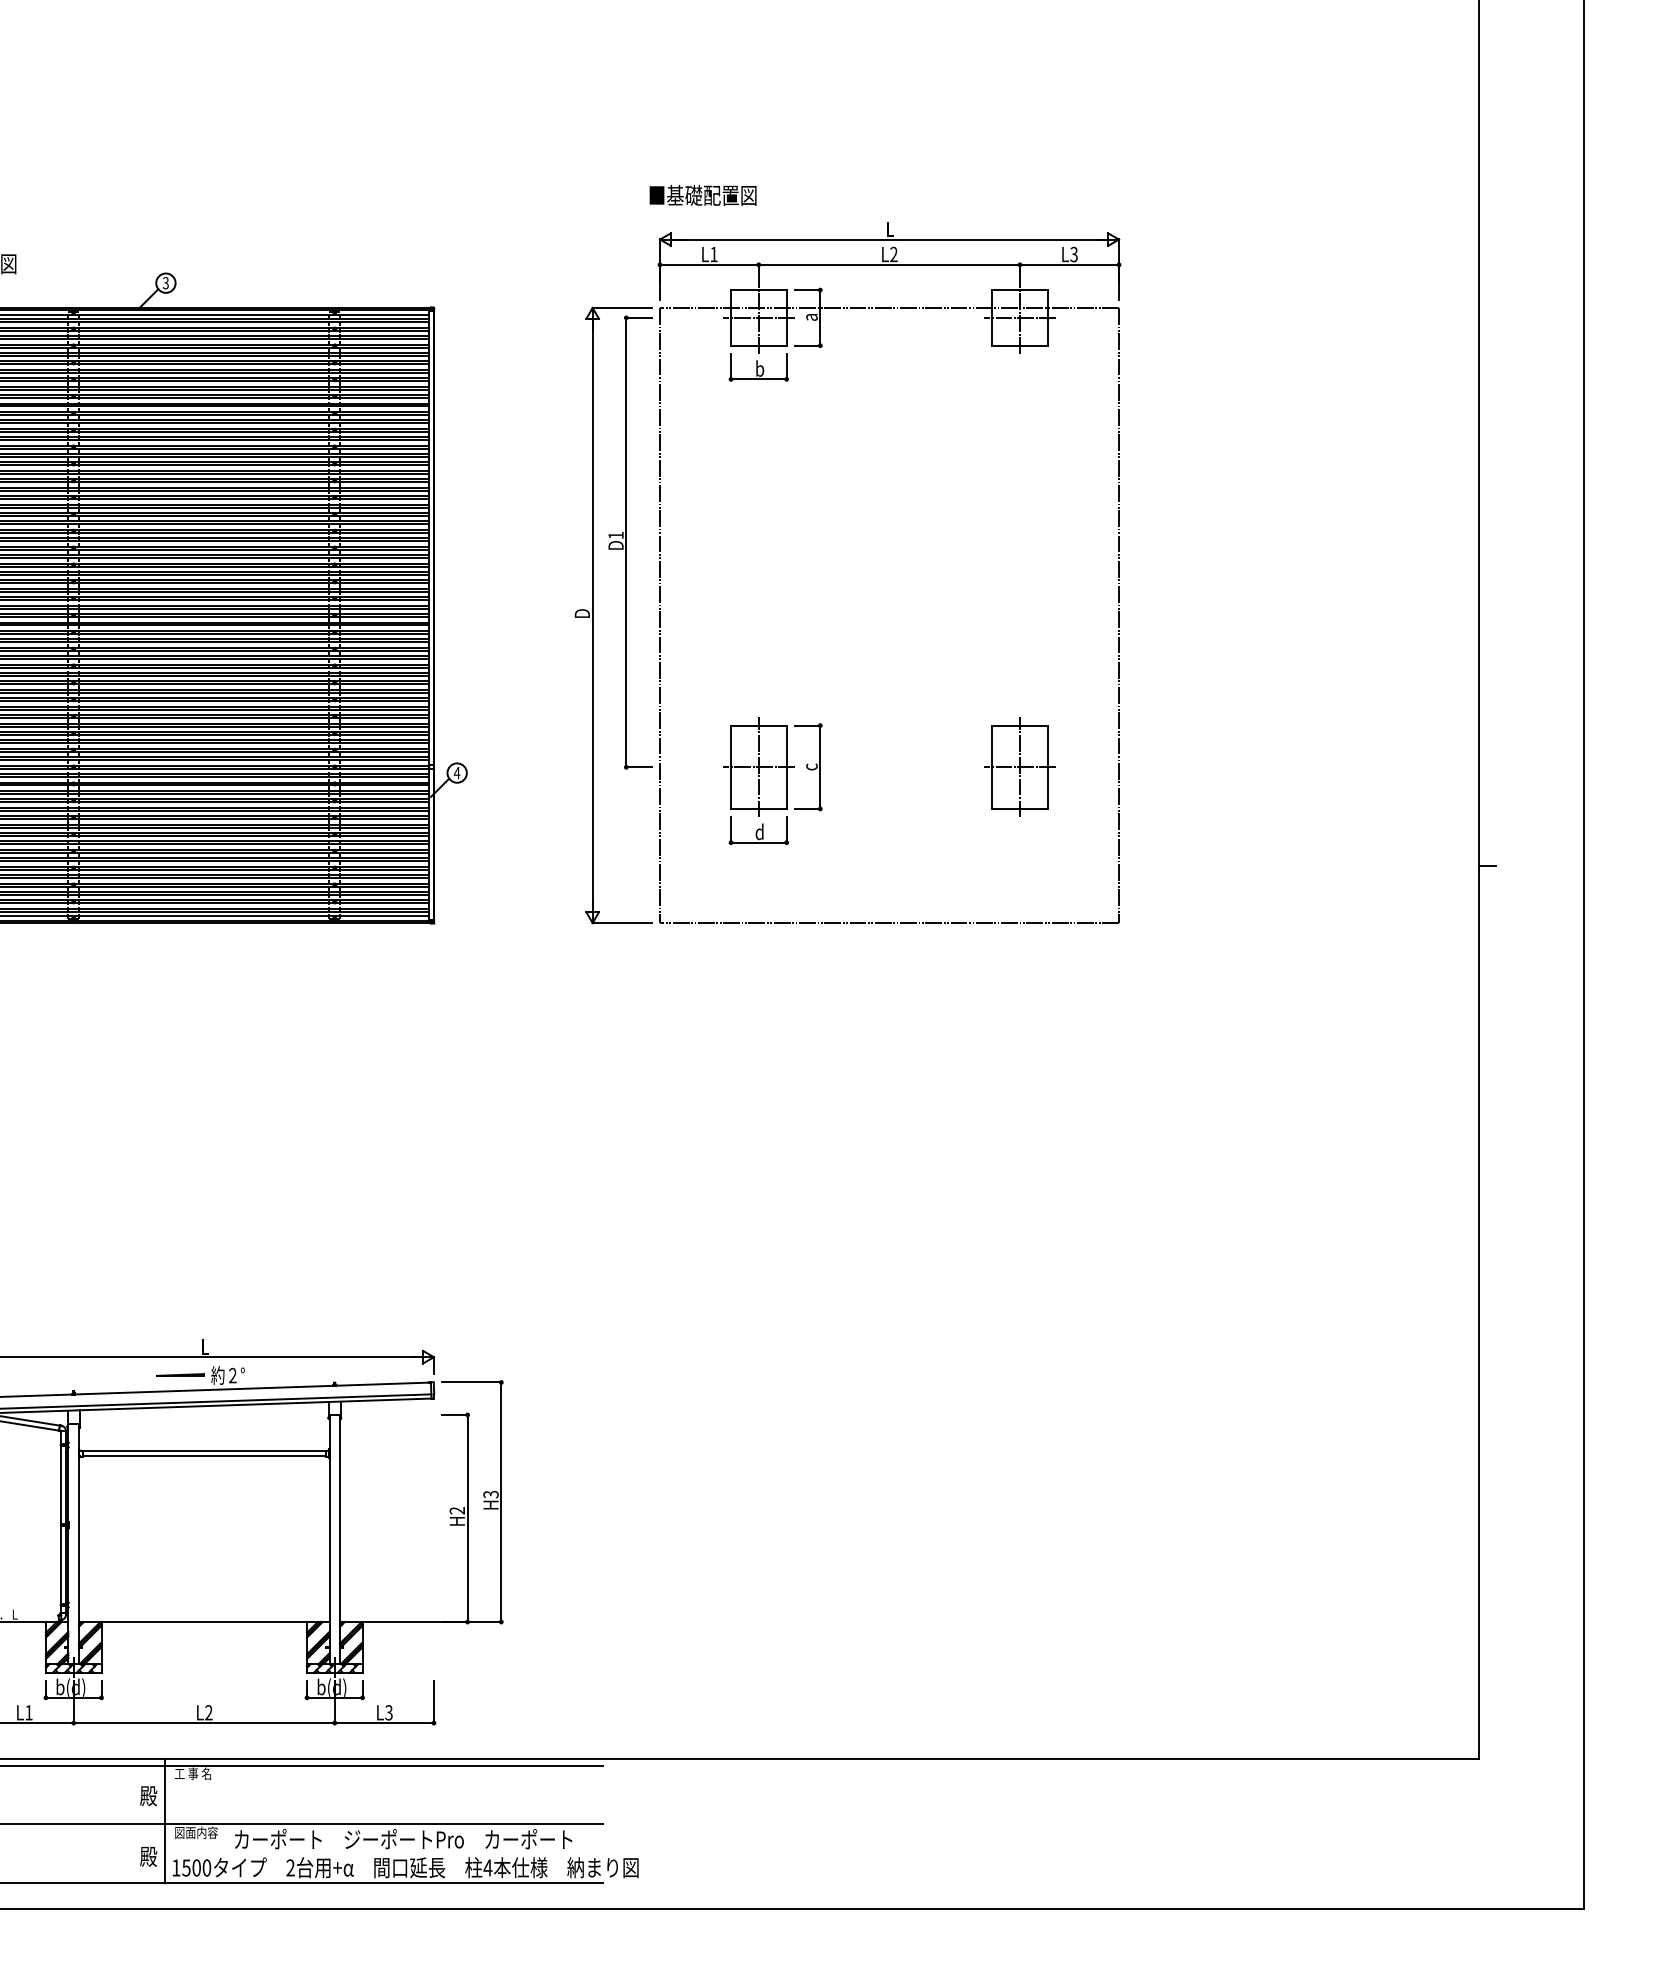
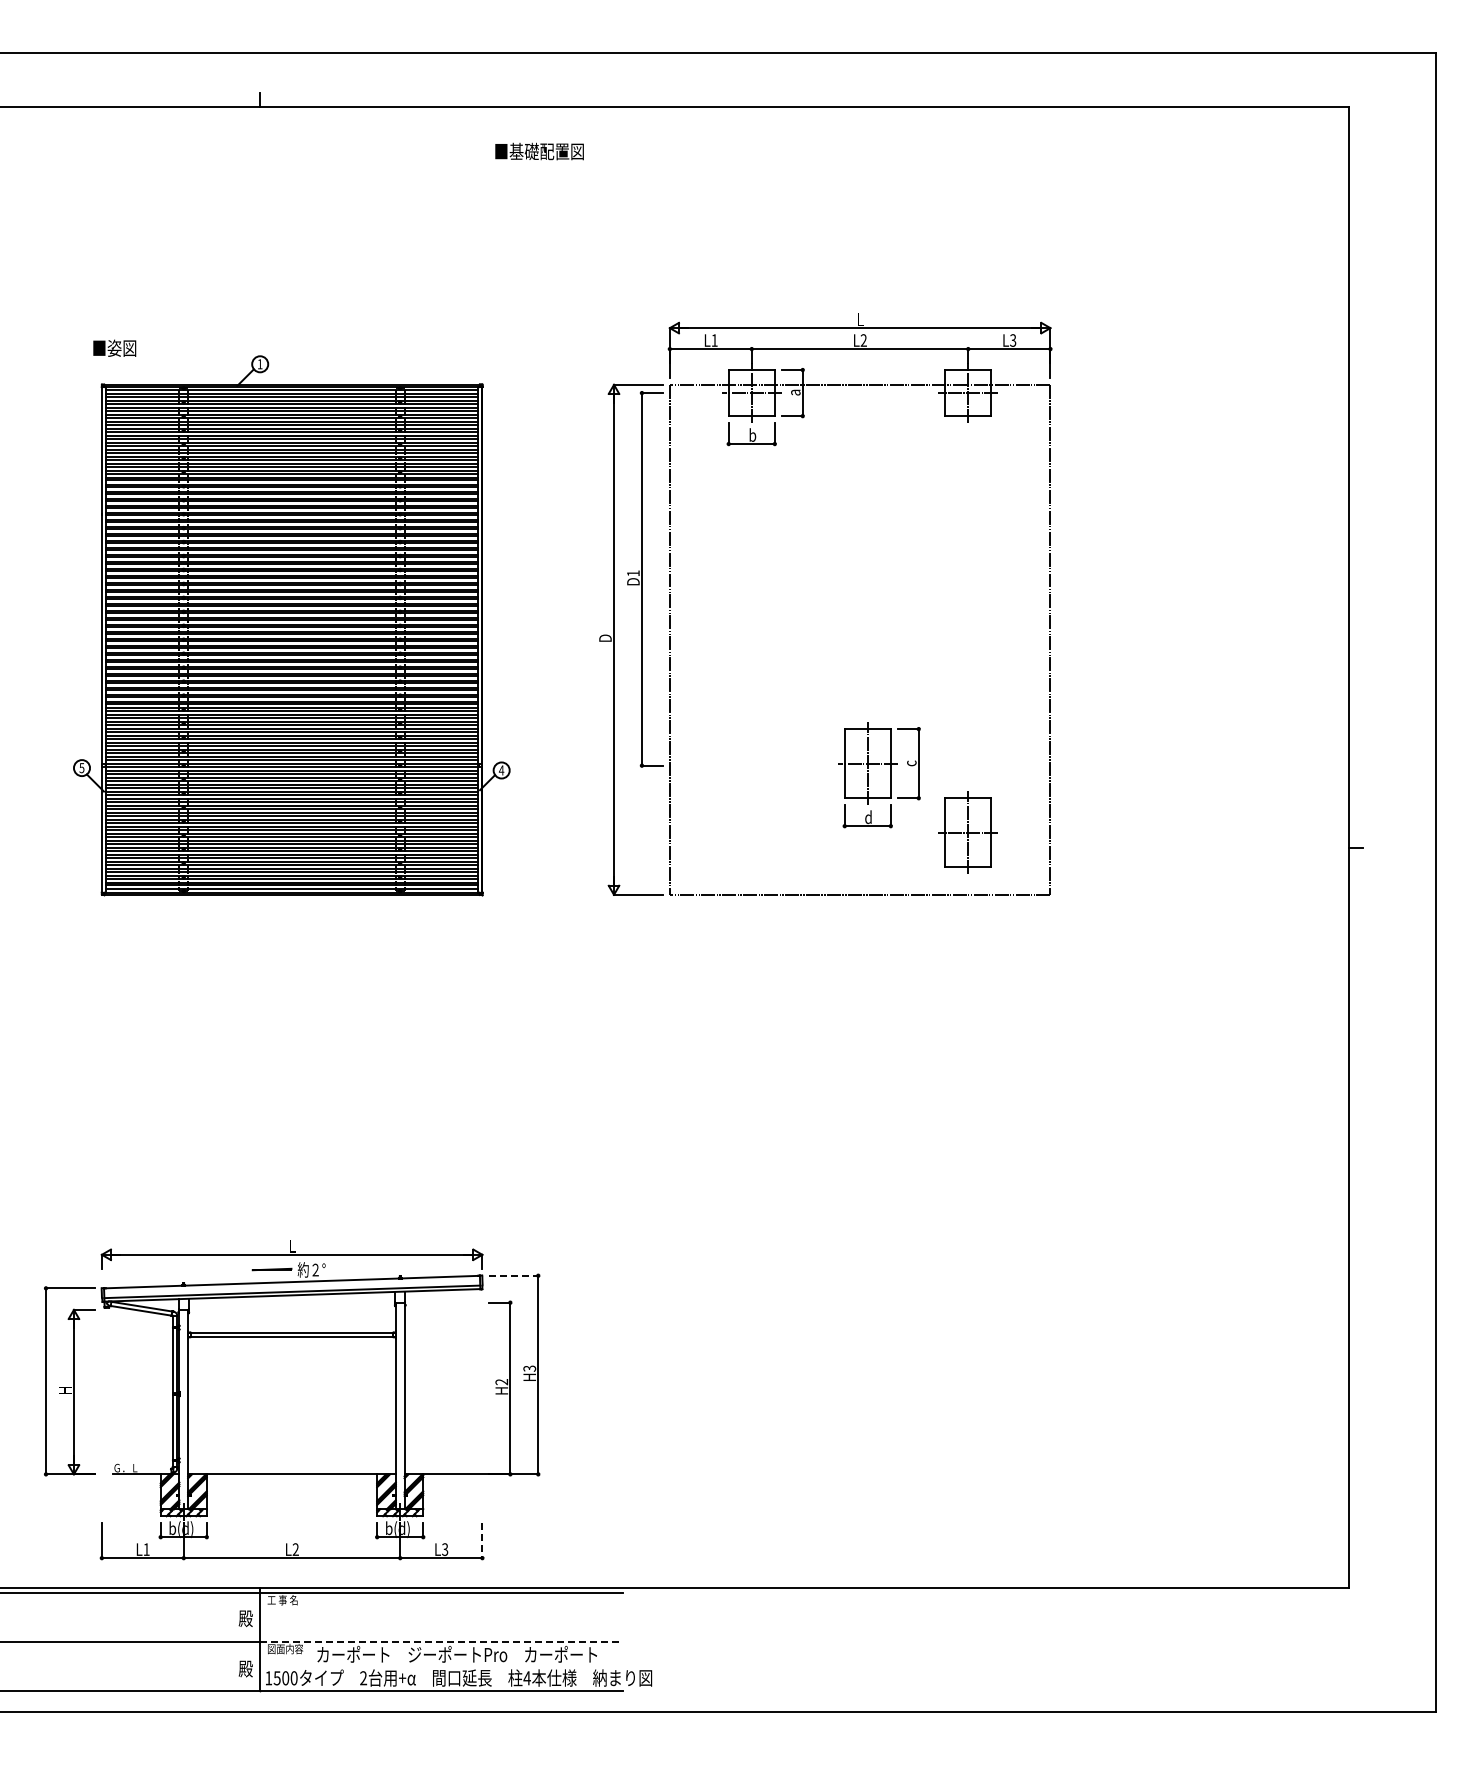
text: (703, 195) -> (539, 151), moved
text: (165, 283) -> (259, 364), 3 -> 1
part: (1019, 767) -> (967, 832), moved
part: (772, 781) -> (879, 775), moved
line: (472, 1382) -> (514, 1275), solid -> dashed
line: (434, 1703) -> (482, 1541), solid -> dashed
line: (384, 1824) -> (441, 1642), solid -> dashed

